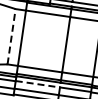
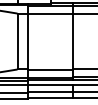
line: (11, 36) -> (17, 41), dashed -> solid
line: (38, 84) -> (50, 84), dashed -> solid

